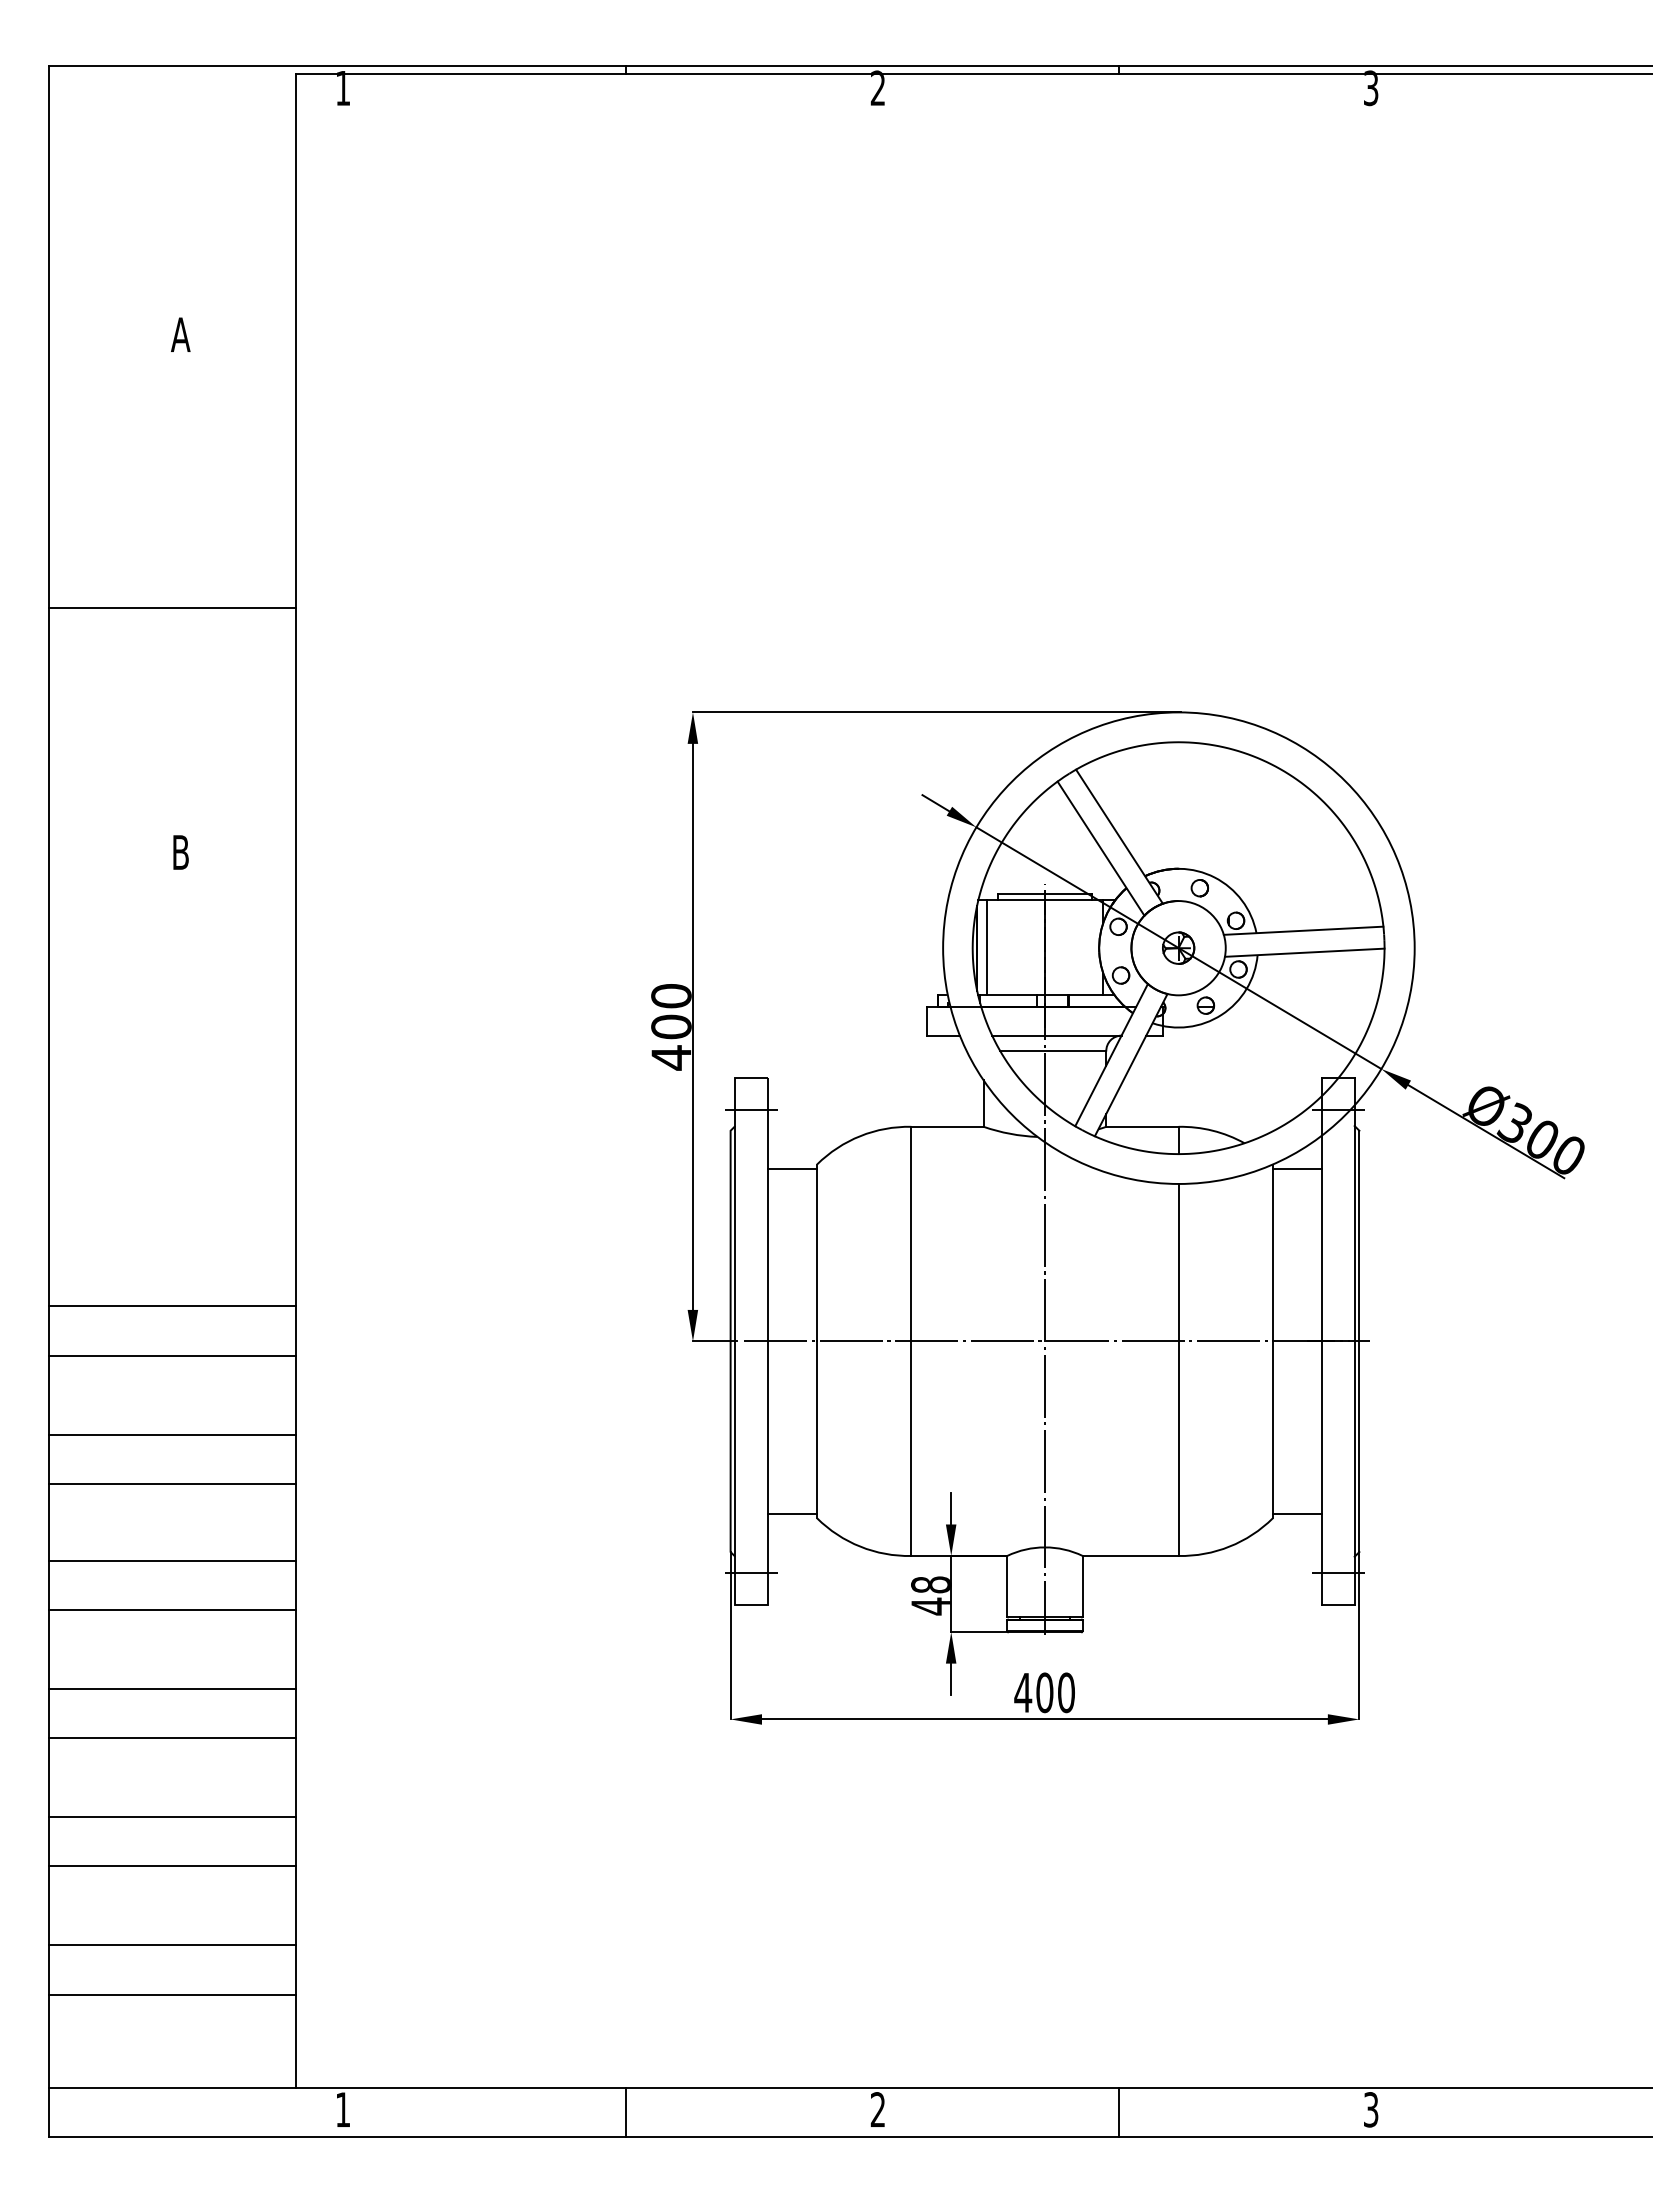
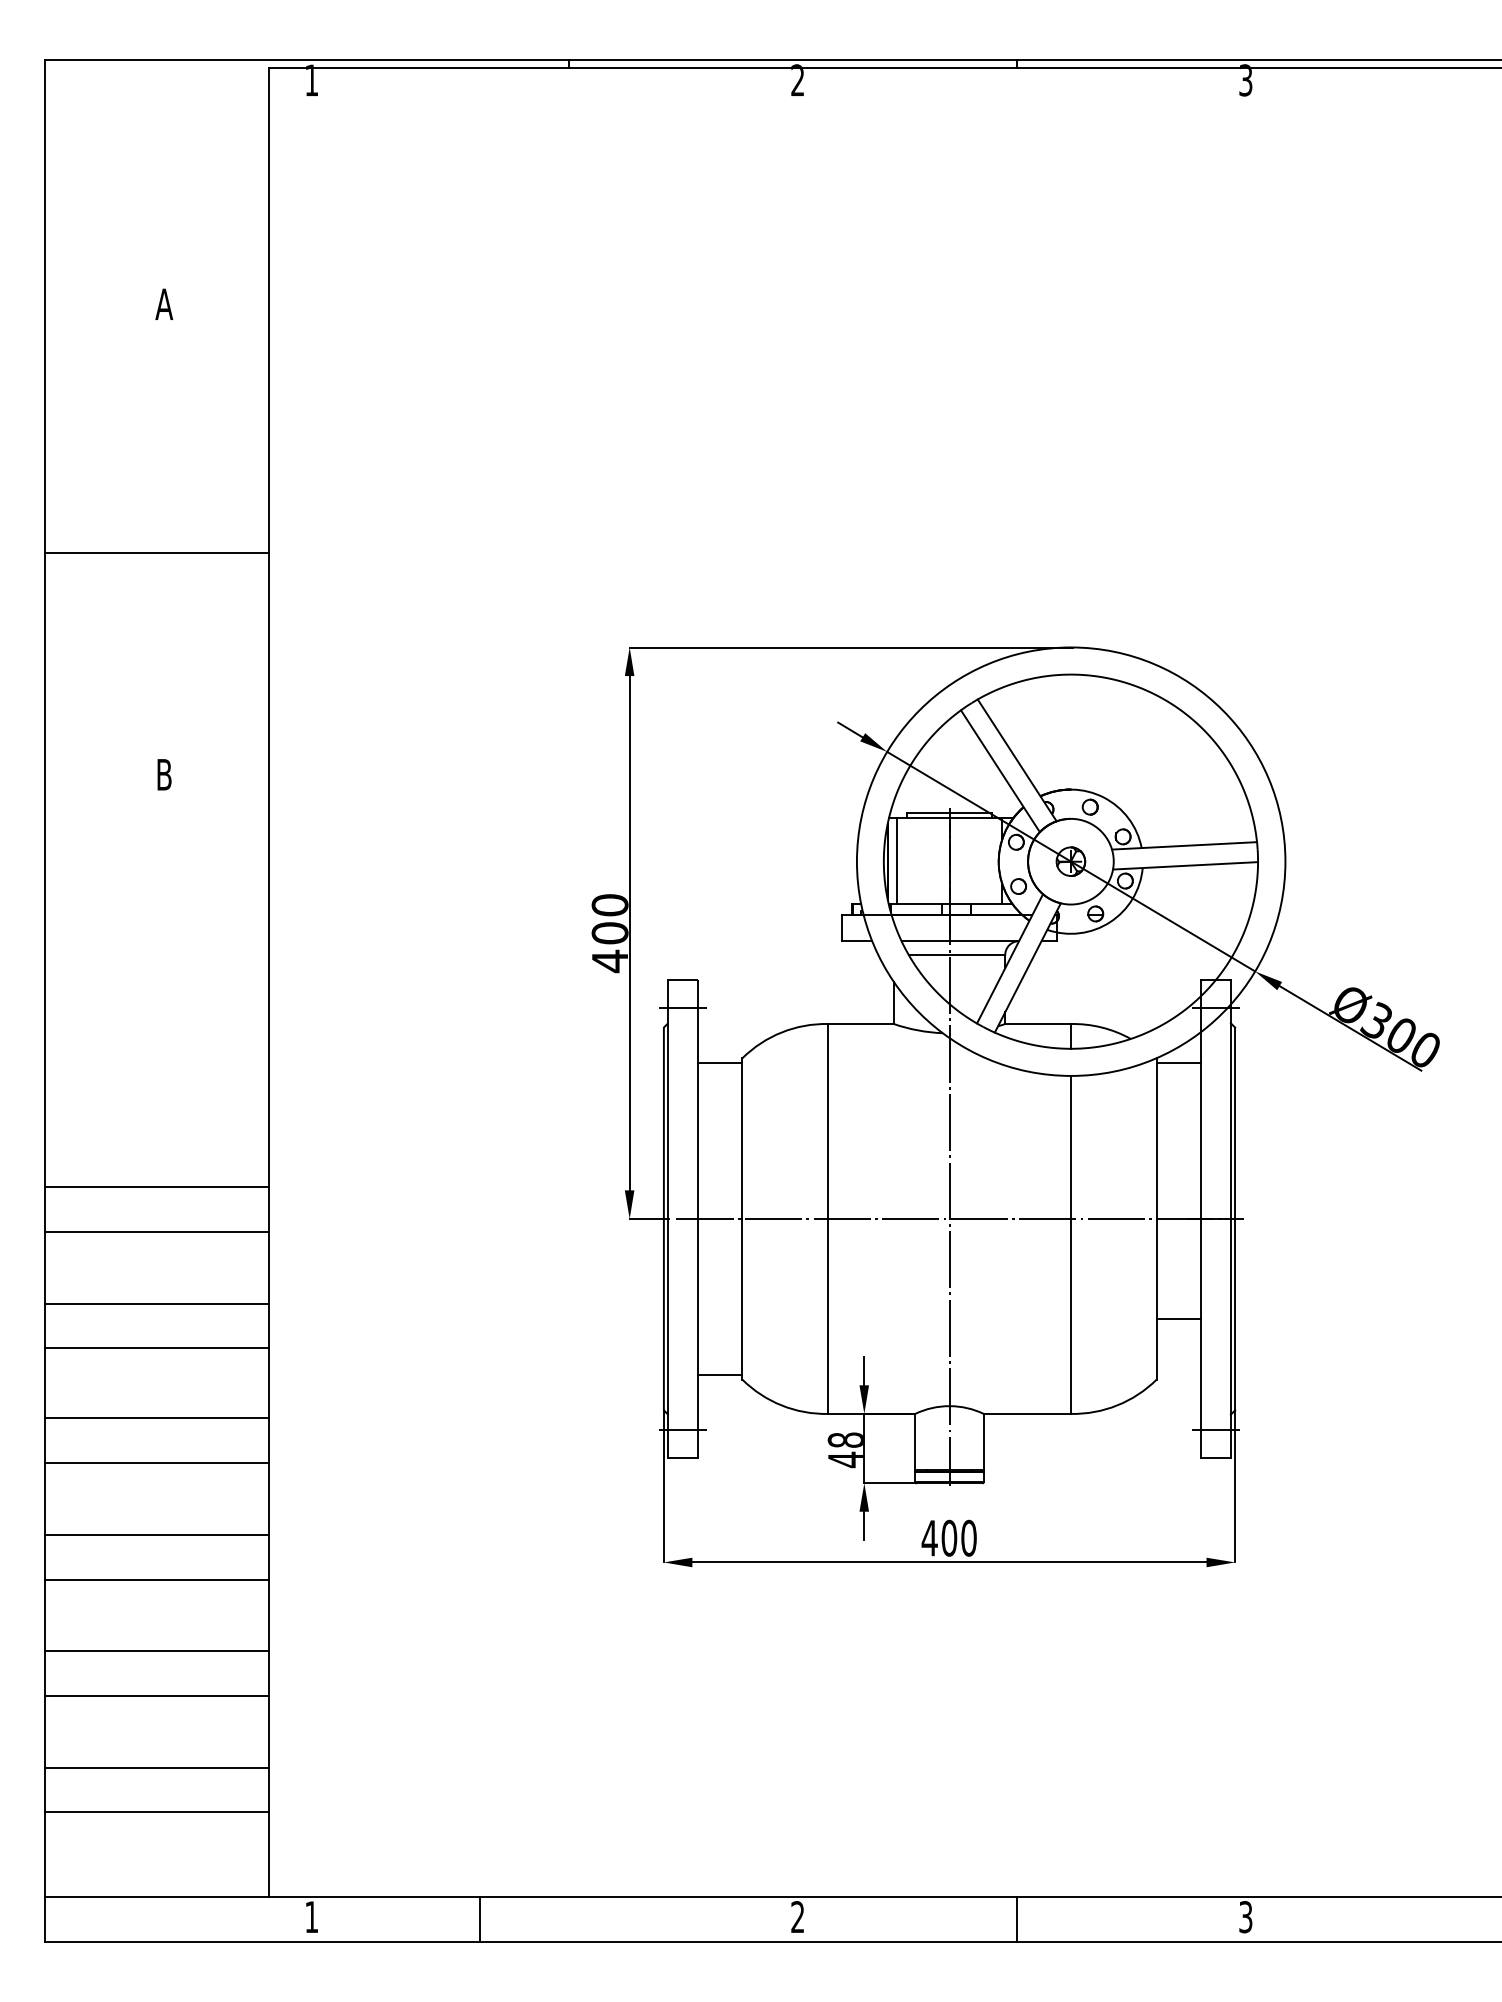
line: (1296, 1513) -> (1178, 1319), moved
line: (626, 2111) -> (480, 1918), moved

